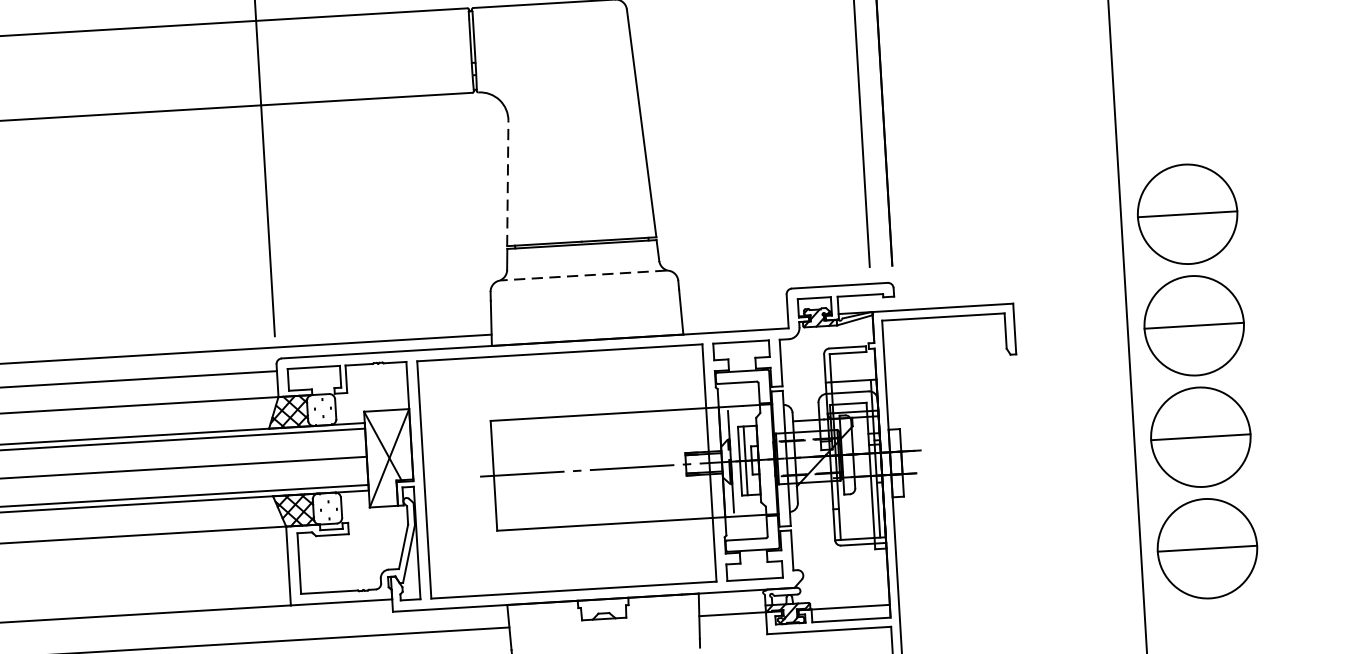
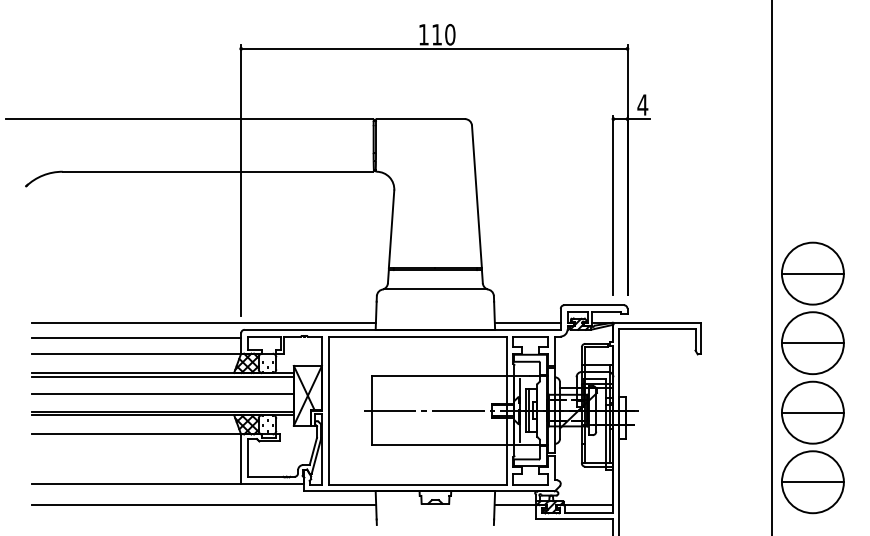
line: (507, 183) -> (391, 229), dashed -> solid
line: (583, 275) -> (435, 289), dashed -> solid
line: (734, 319) -> (527, 322), added

